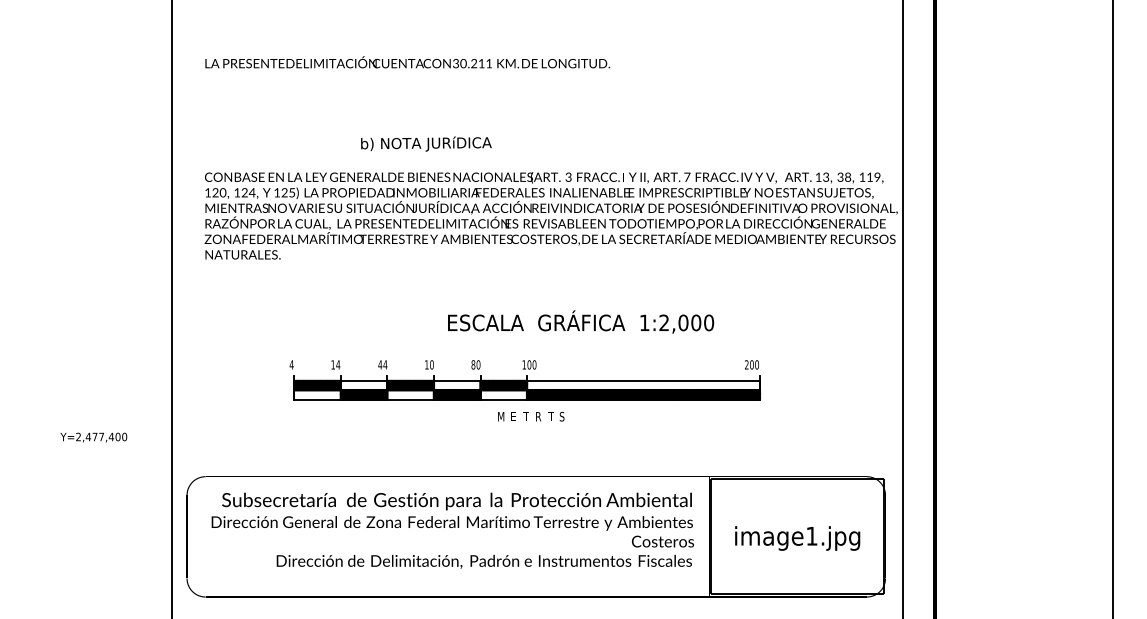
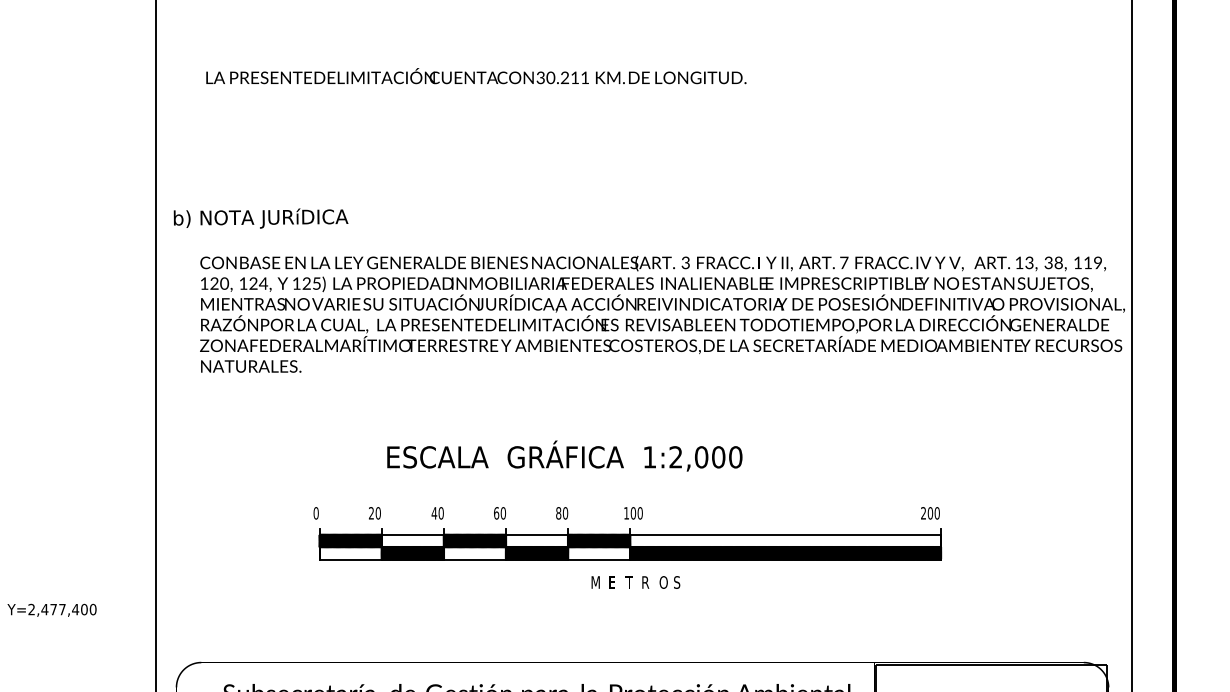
text: (407, 62) -> (476, 76), moved
text: (426, 143) -> (261, 217), moved
text: (581, 321) -> (565, 455), moved
text: (291, 364) -> (315, 512), 4 -> 0
text: (335, 364) -> (374, 512), 14 -> 20
text: (385, 364) -> (441, 512), 44 -> 40
text: (426, 364) -> (496, 512), 10 -> 60
text: (551, 416) -> (662, 582), T -> O

